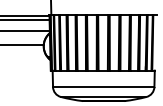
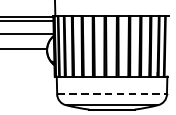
line: (103, 86) -> (111, 93), solid -> dashed

